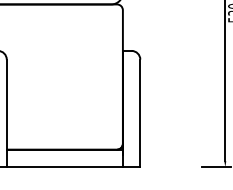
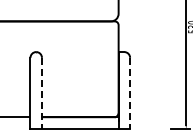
line: (6, 113) -> (41, 93), solid -> dashed
line: (140, 113) -> (130, 93), solid -> dashed

